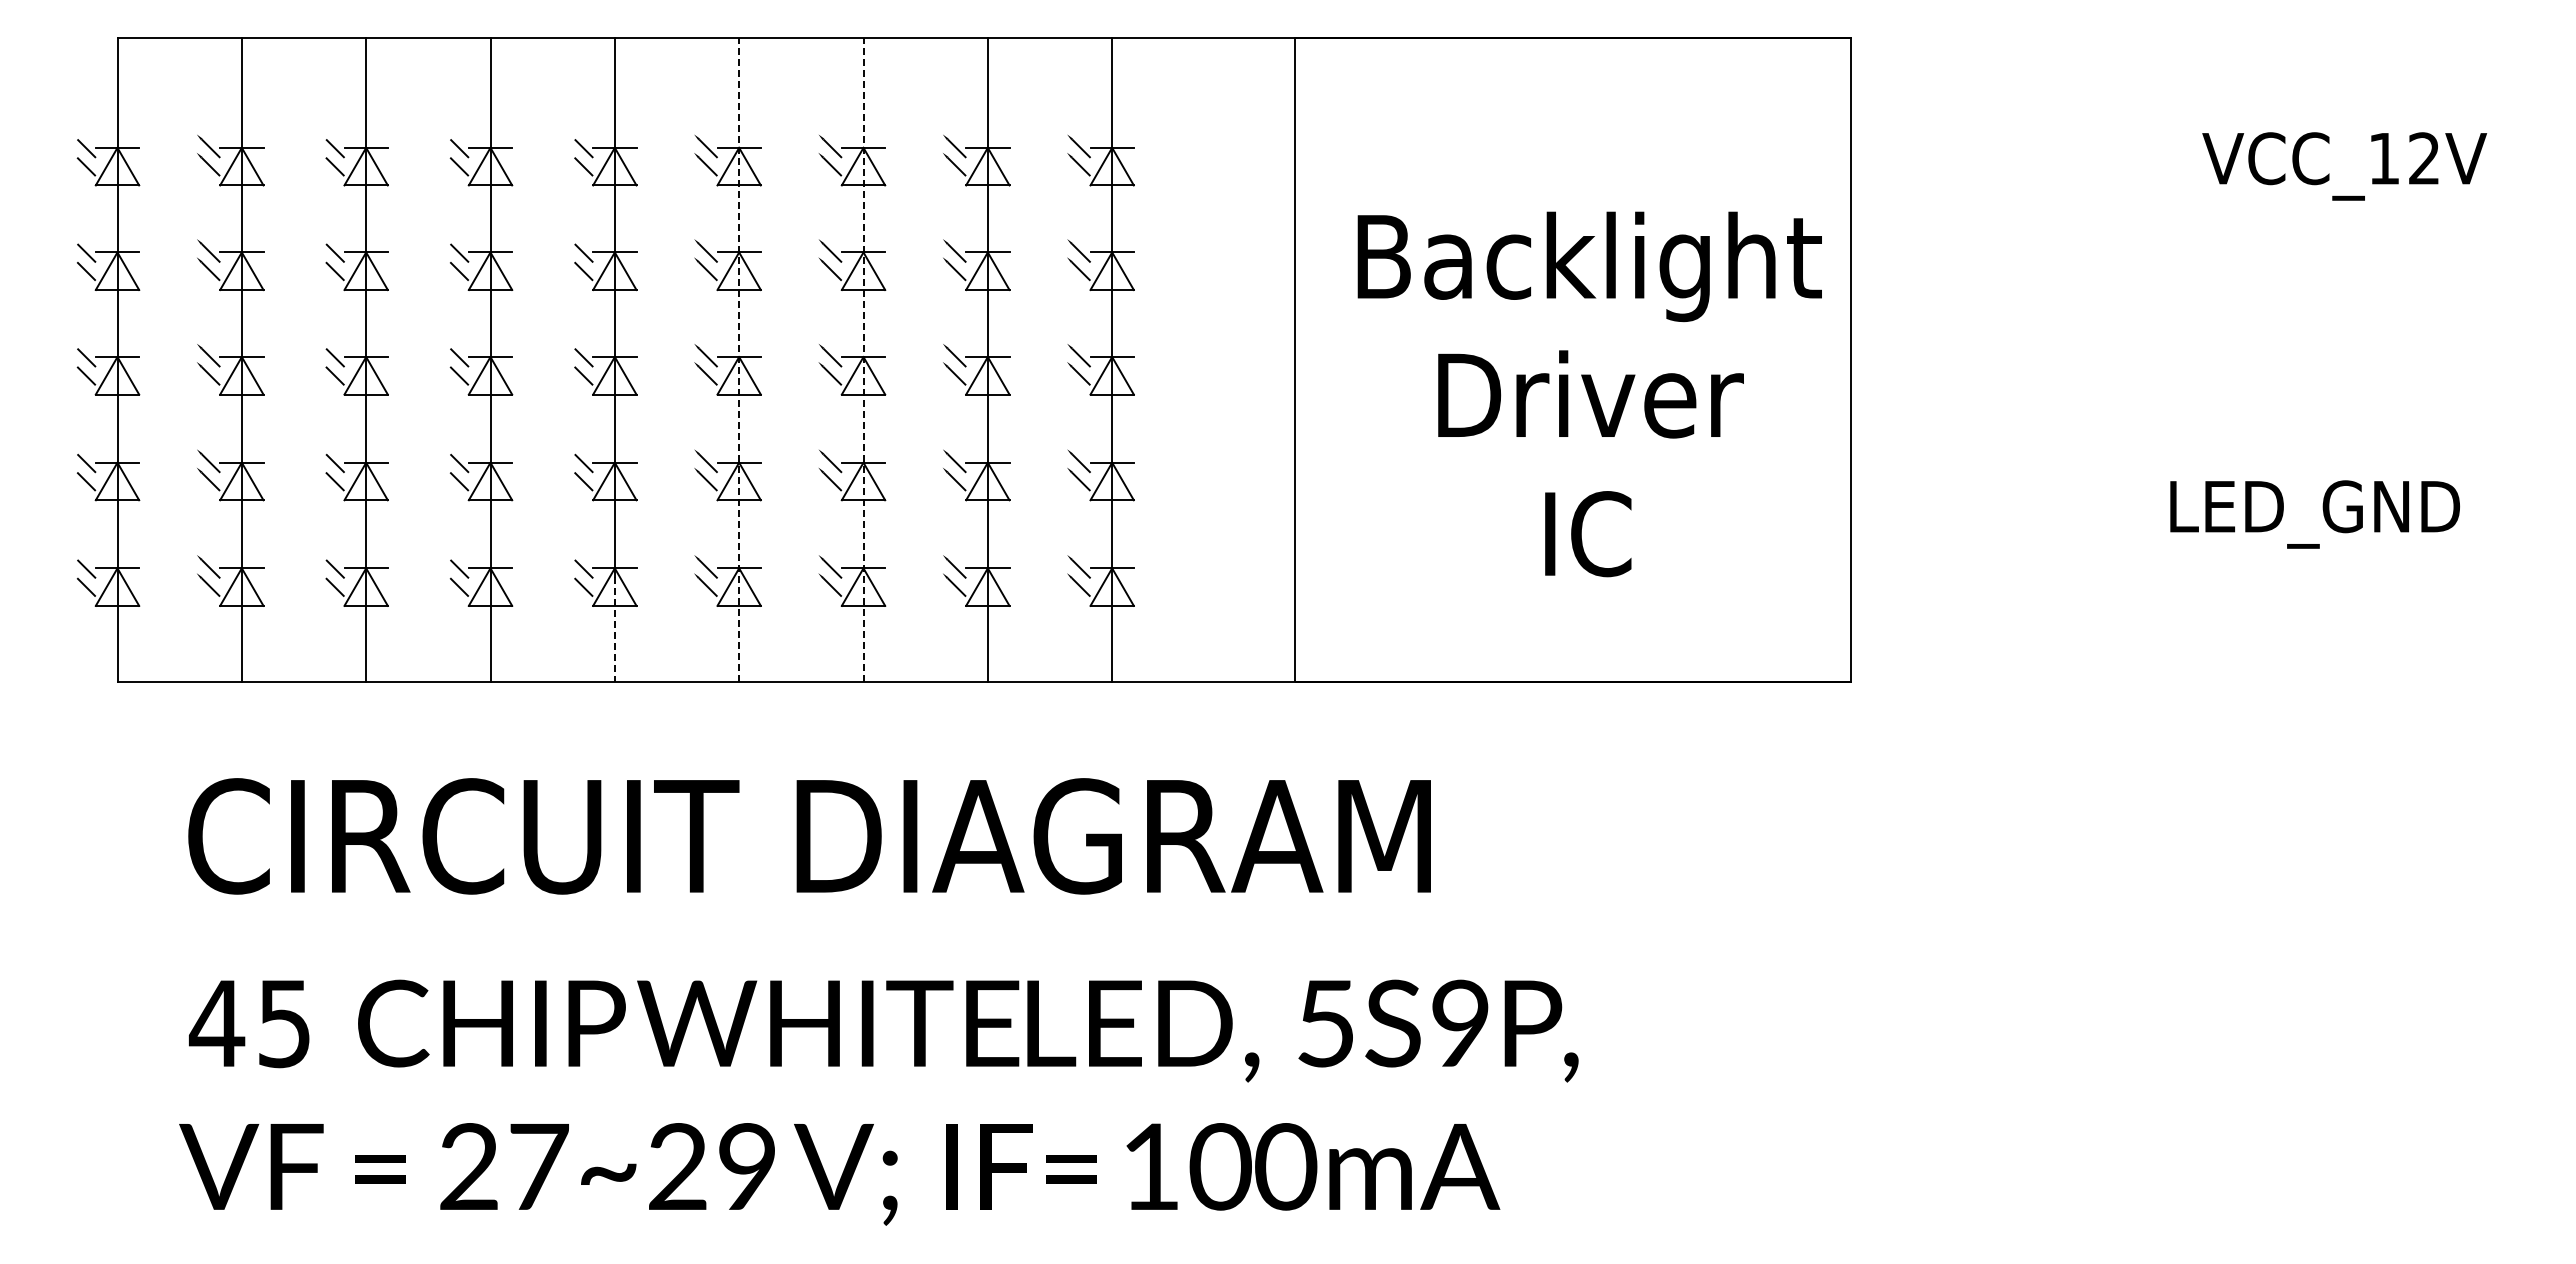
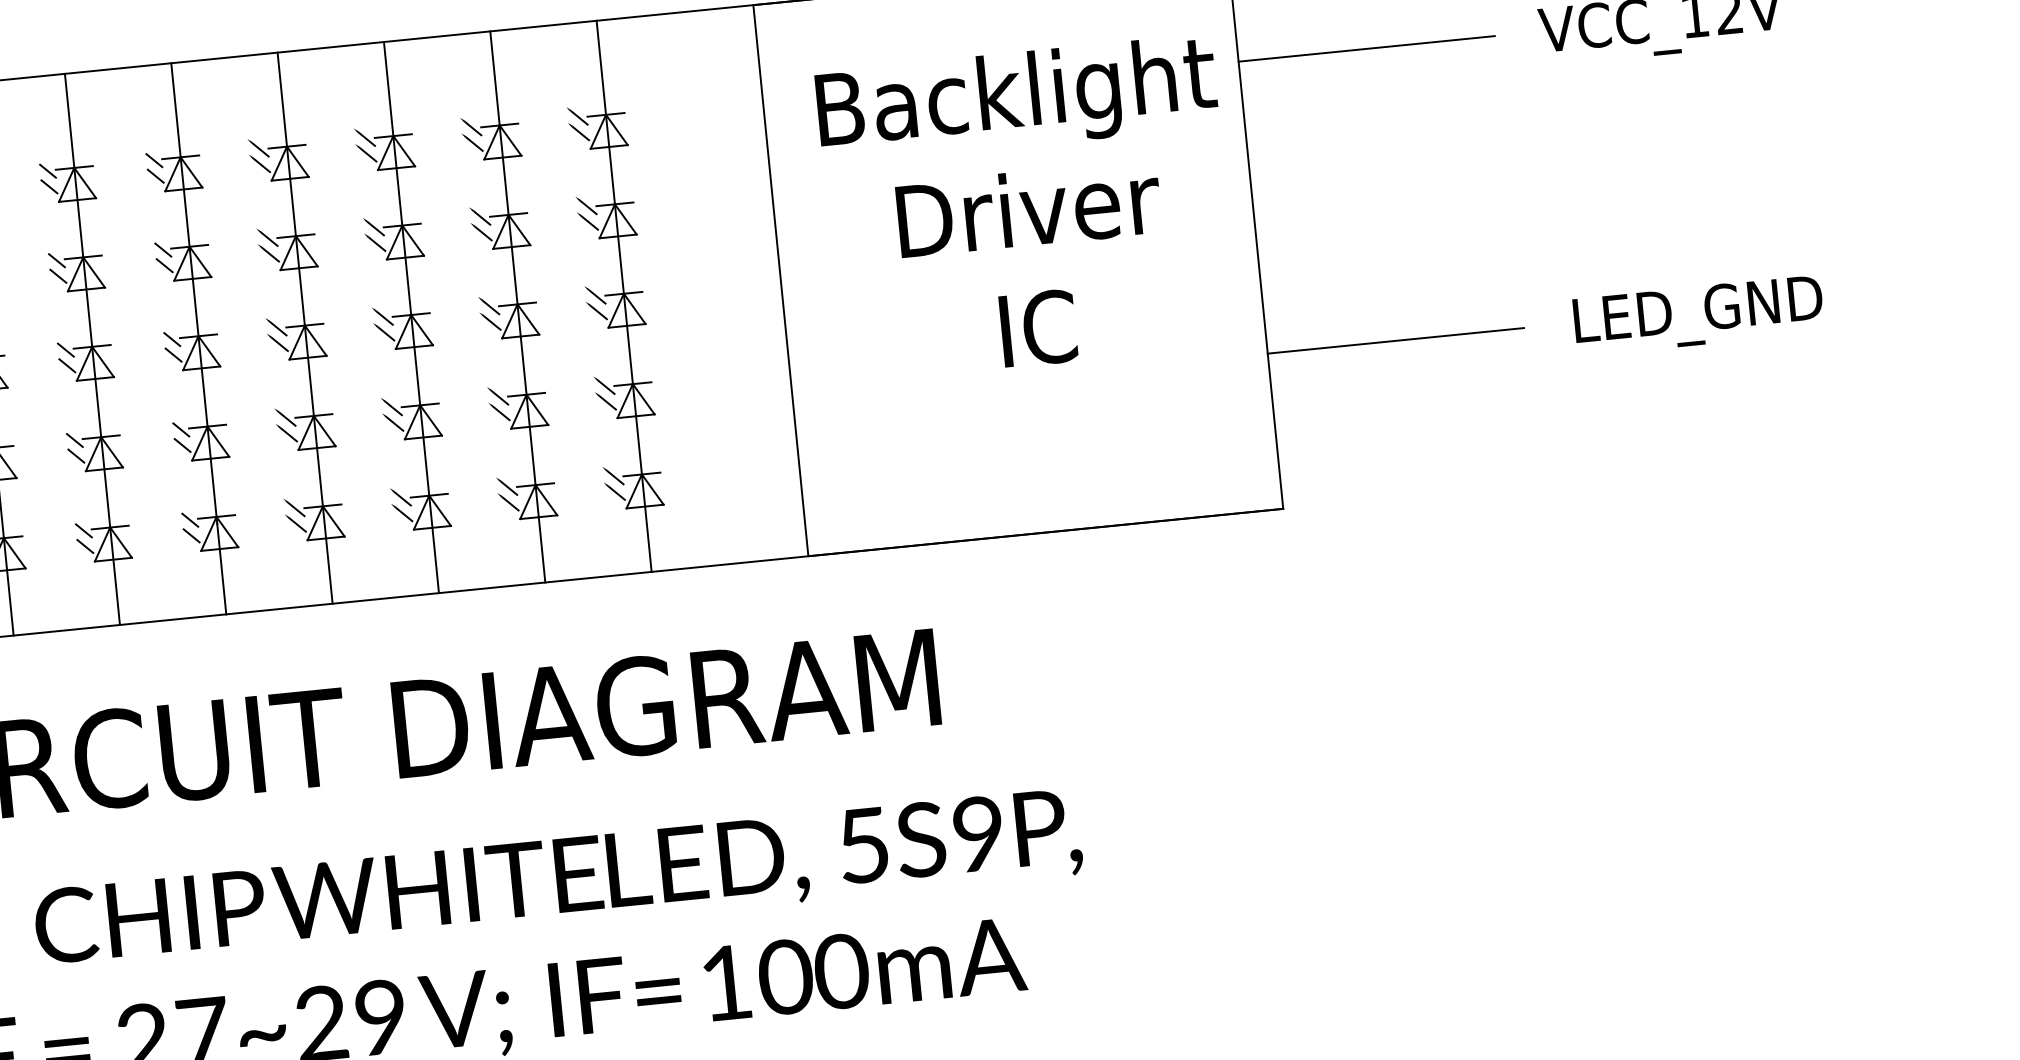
line: (2000, 159) -> (1366, 48), added
line: (739, 359) -> (305, 327), dashed -> solid
line: (863, 359) -> (411, 317), dashed -> solid
text: (1589, 394) -> (1027, 208), moved
line: (2000, 500) -> (1395, 340), added
text: (2314, 514) -> (1698, 315), moved
line: (614, 629) -> (221, 569), dashed -> solid

